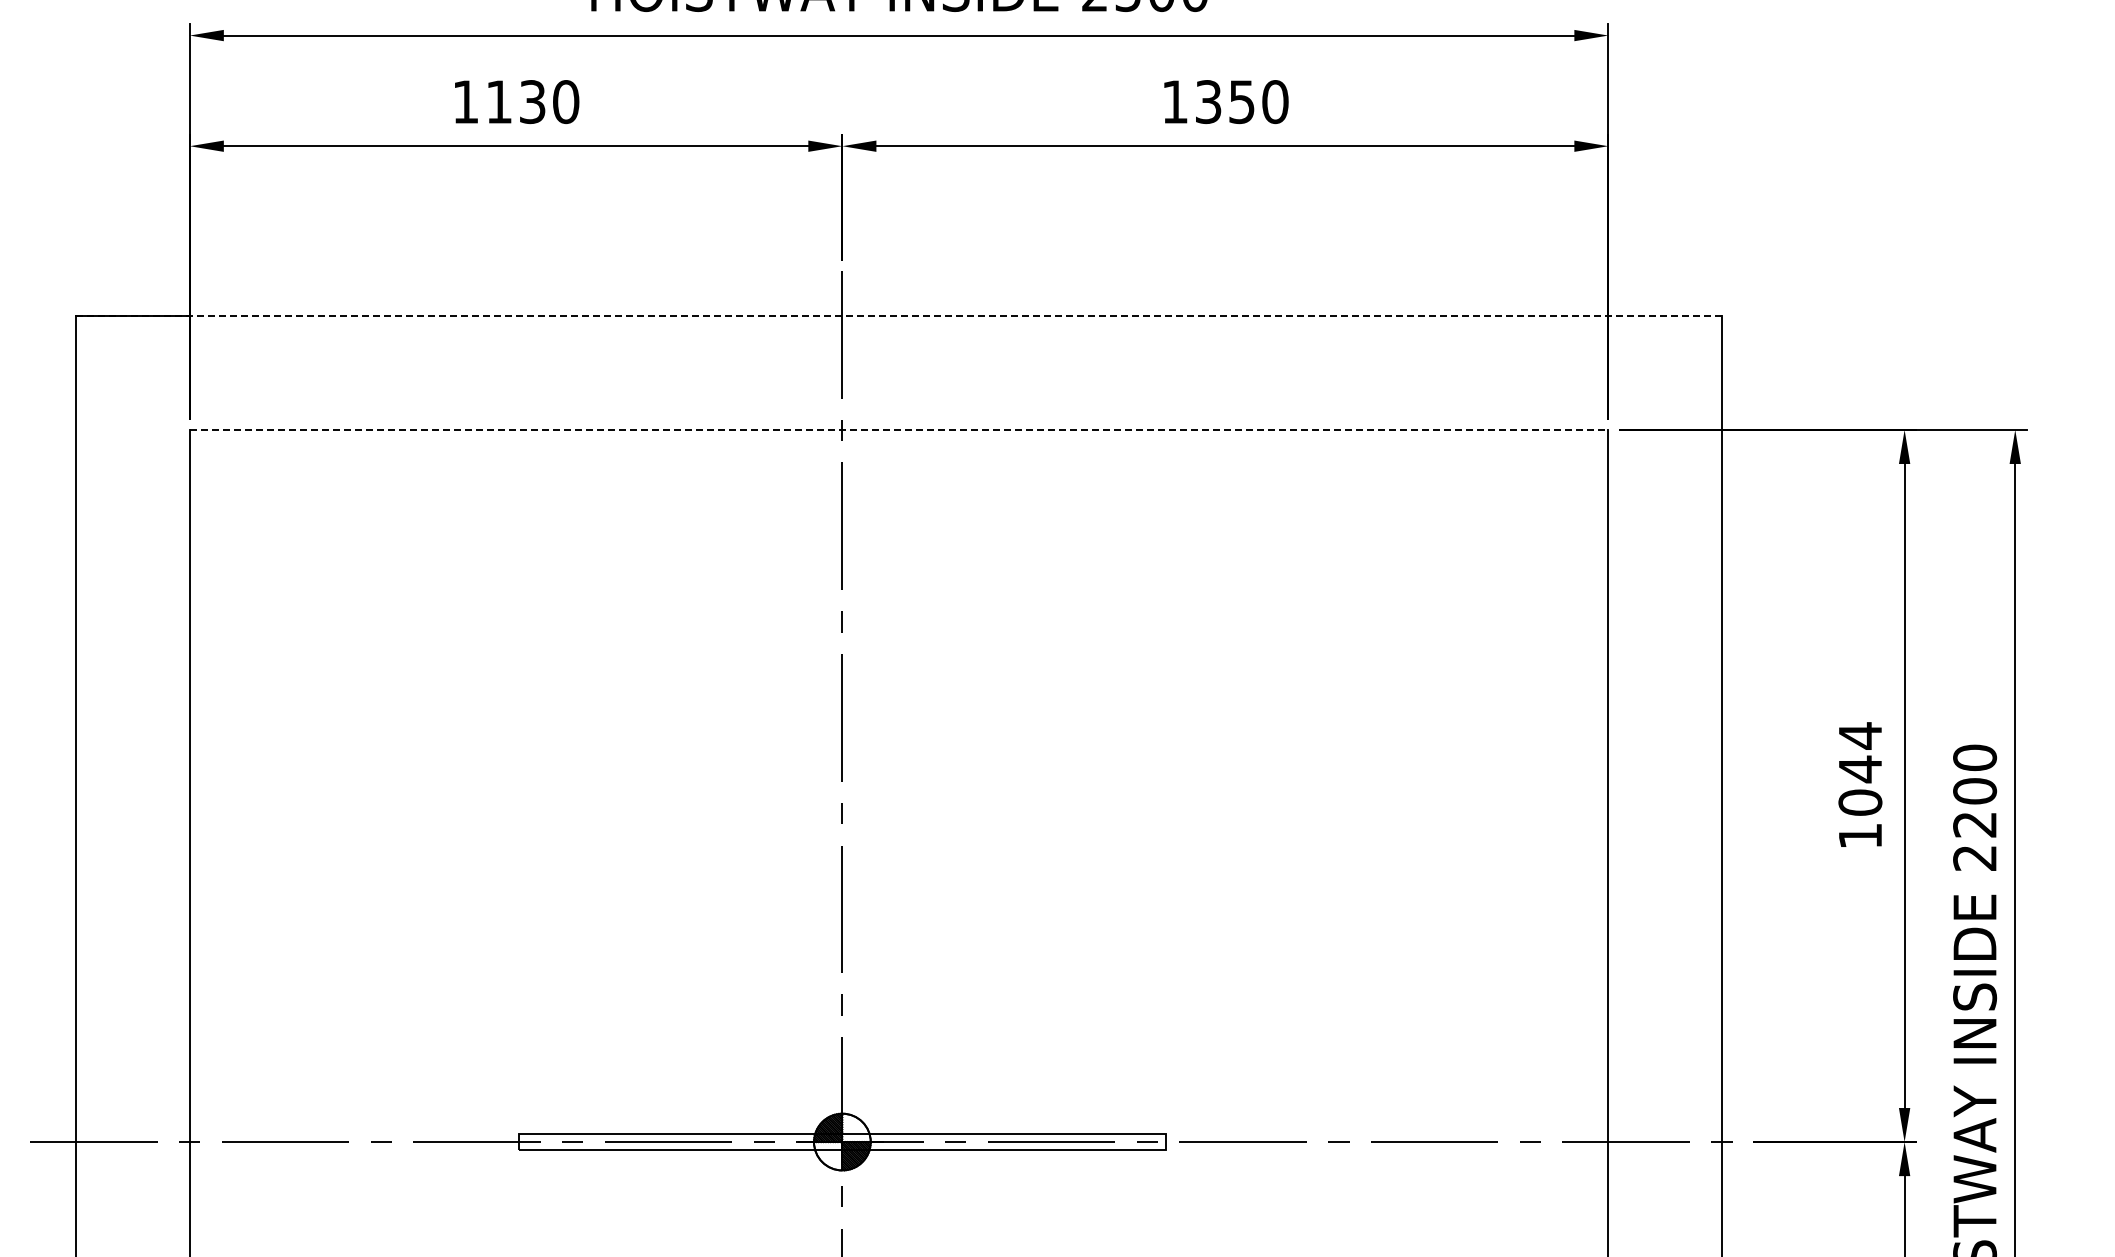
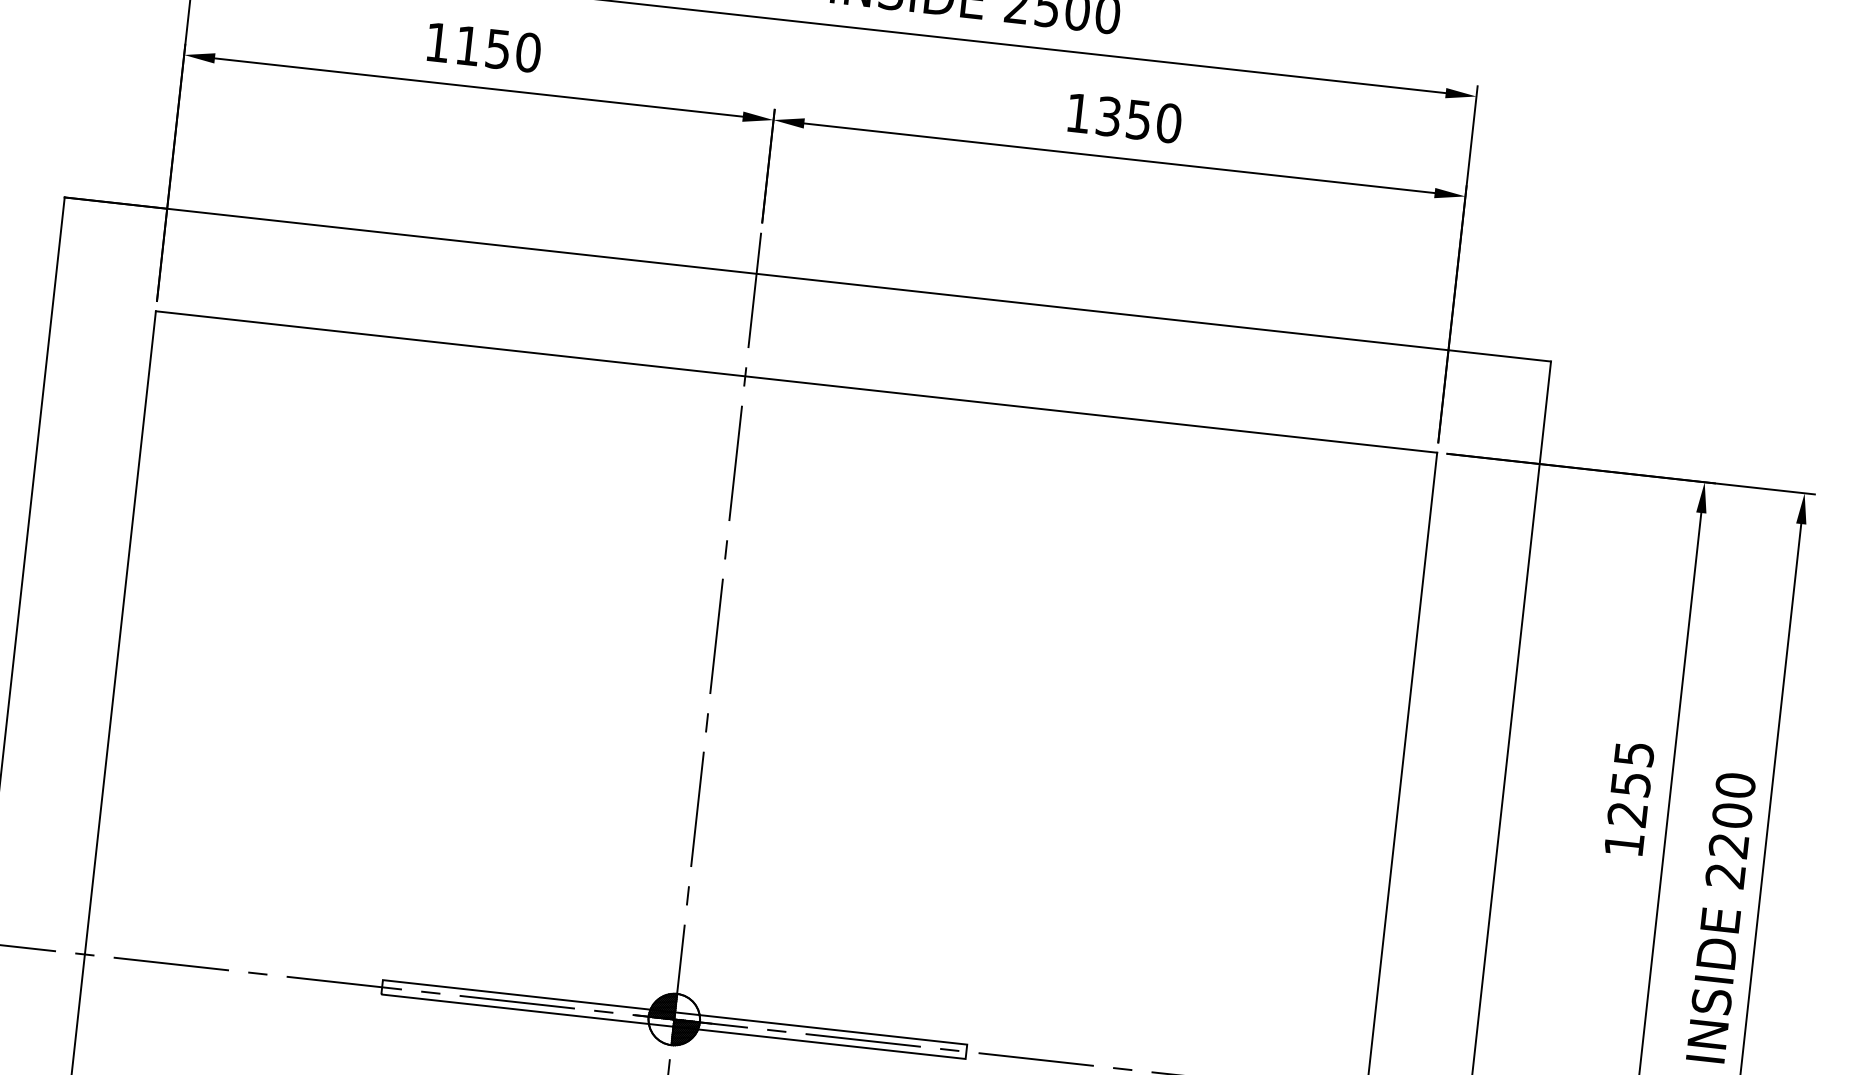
text: (532, 101) -> (498, 48), 1130 -> 1150
line: (899, 316) -> (808, 279), dashed -> solid
line: (899, 429) -> (796, 381), dashed -> solid
text: (1860, 768) -> (1631, 783), 1044 -> 1255

